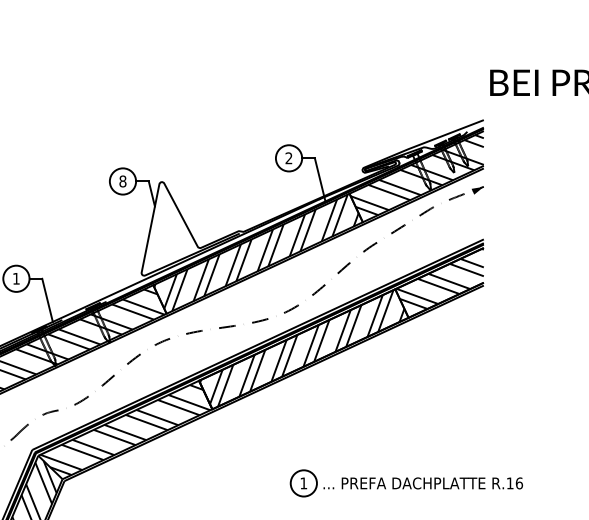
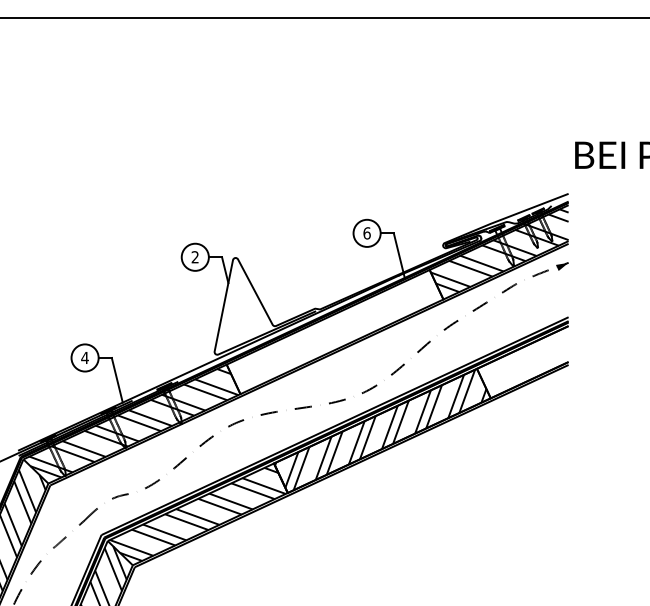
text: (288, 158) -> (366, 233), 2 -> 6
text: (122, 181) -> (194, 257), 8 -> 2
hatch: (256, 252) -> (333, 330), removed
text: (15, 278) -> (84, 357), 1 -> 4
hatch: (440, 279) -> (523, 358), removed
part: (406, 483) -> (488, 569), removed

